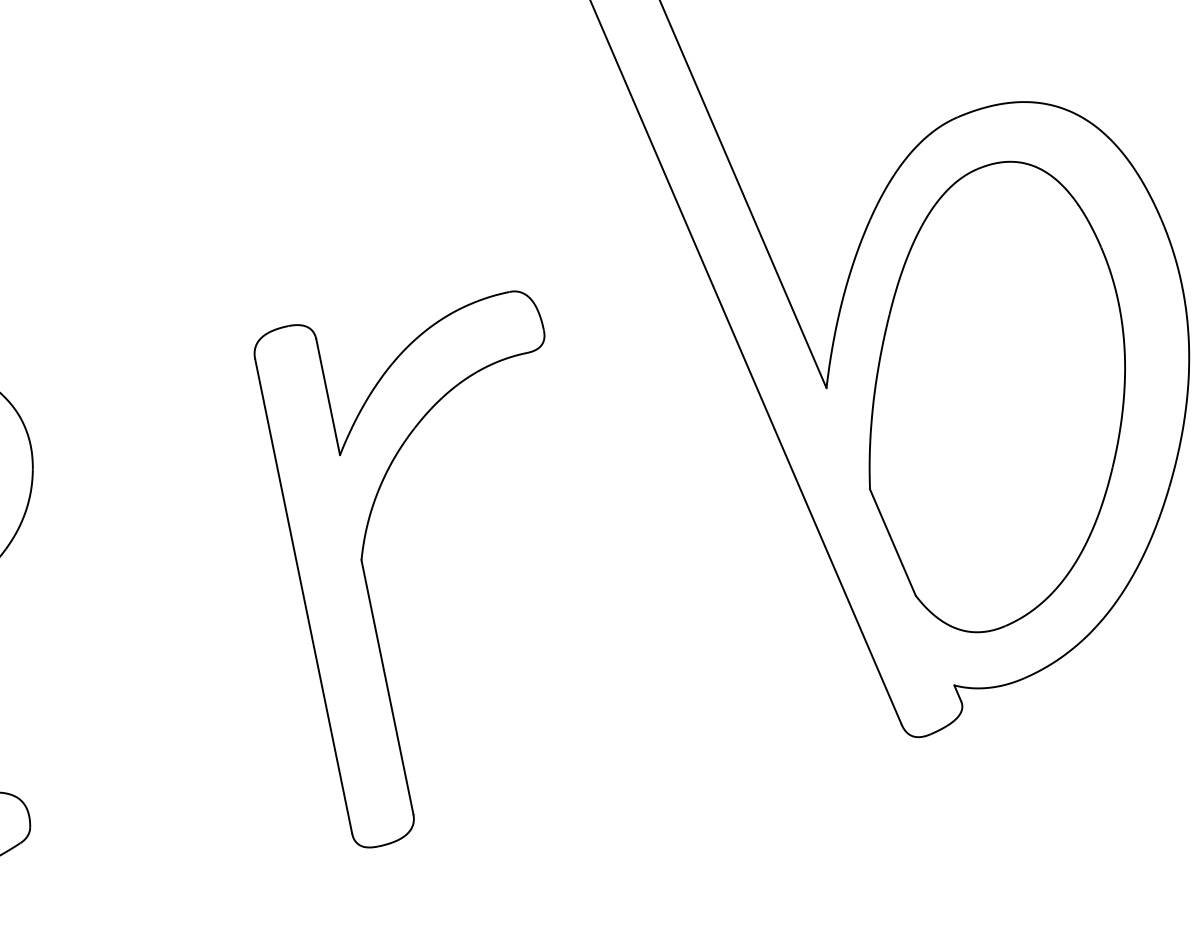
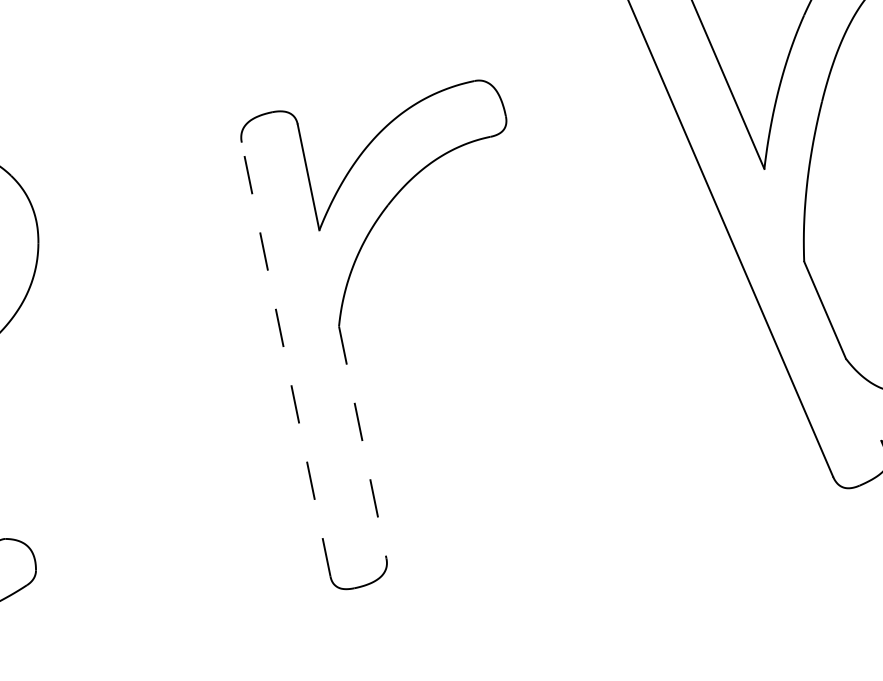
line: (303, 596) -> (285, 359), solid -> dashed
line: (387, 687) -> (362, 442), solid -> dashed

